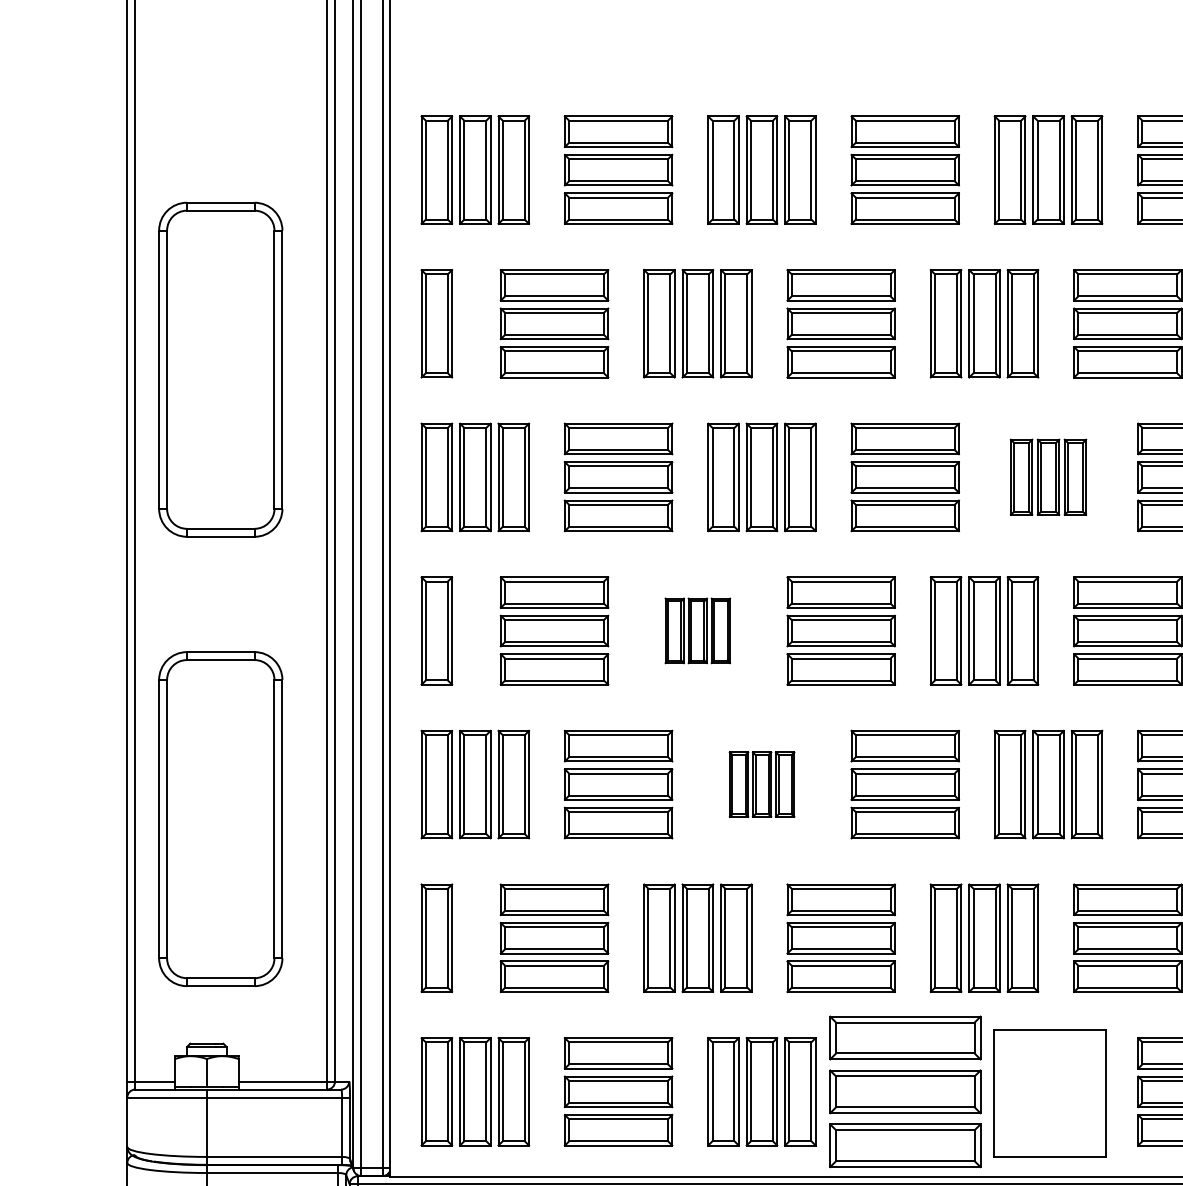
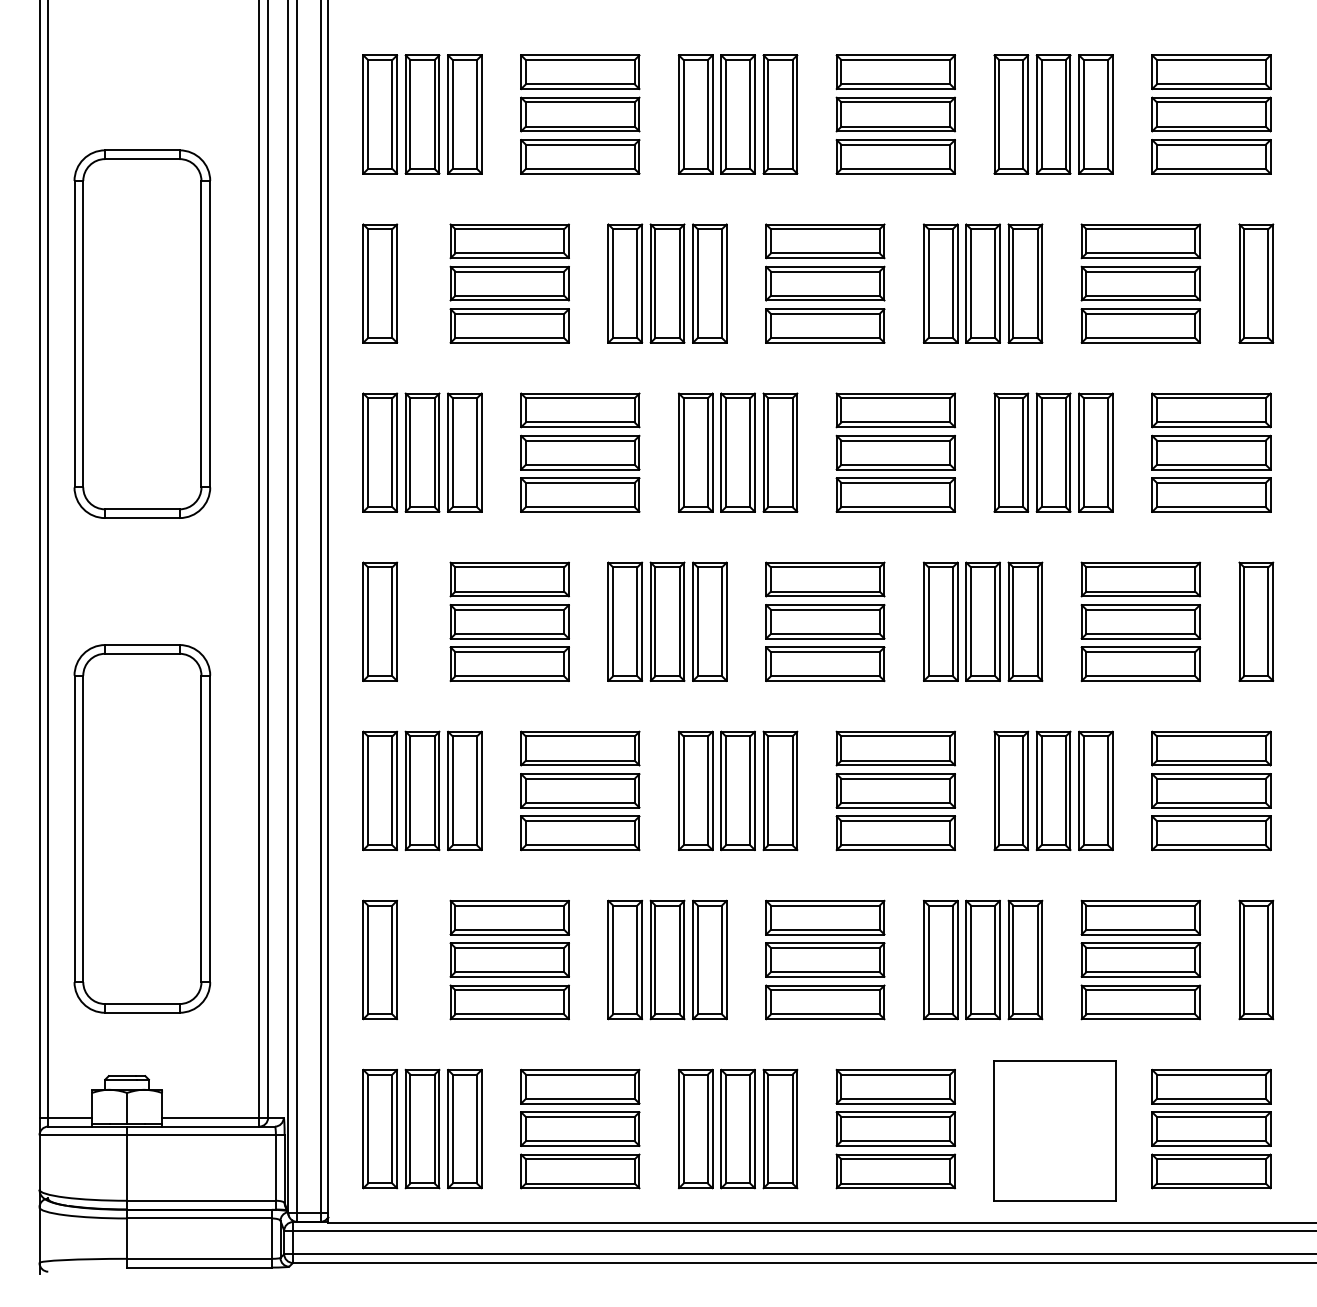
part: (1048, 477) -> (1053, 452), size x1.43
part: (697, 630) -> (667, 621), size x1.67
part: (762, 784) -> (738, 790), size x1.67
part: (904, 1091) -> (895, 1128), size x0.71

